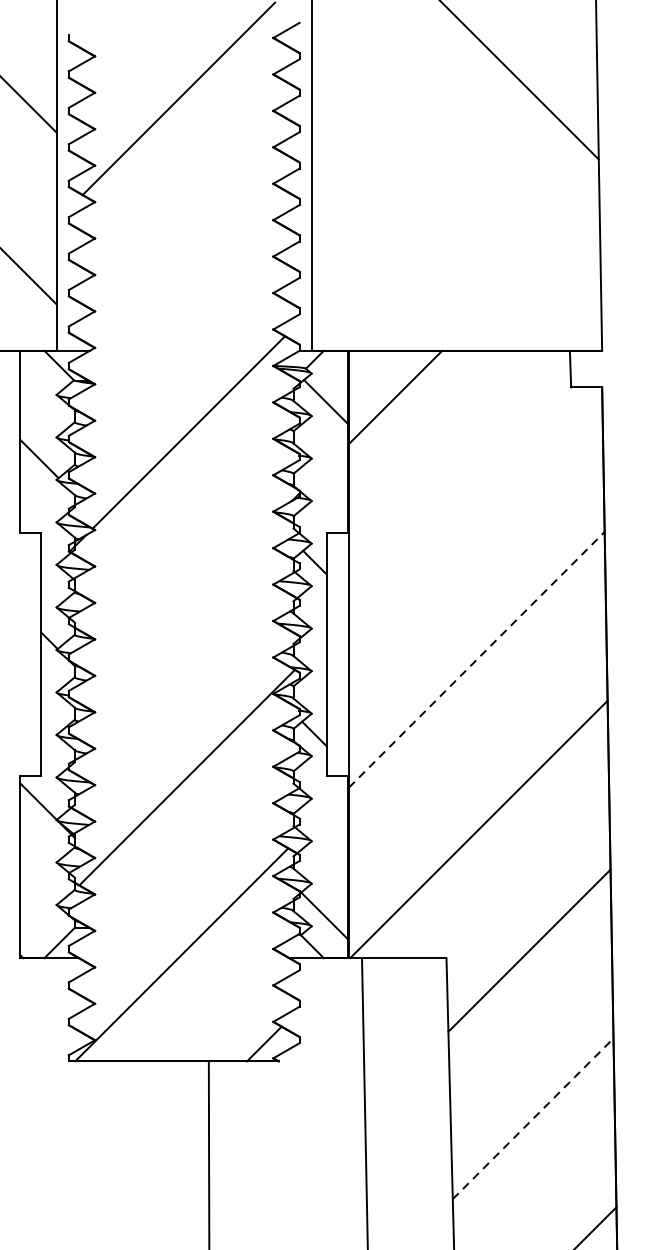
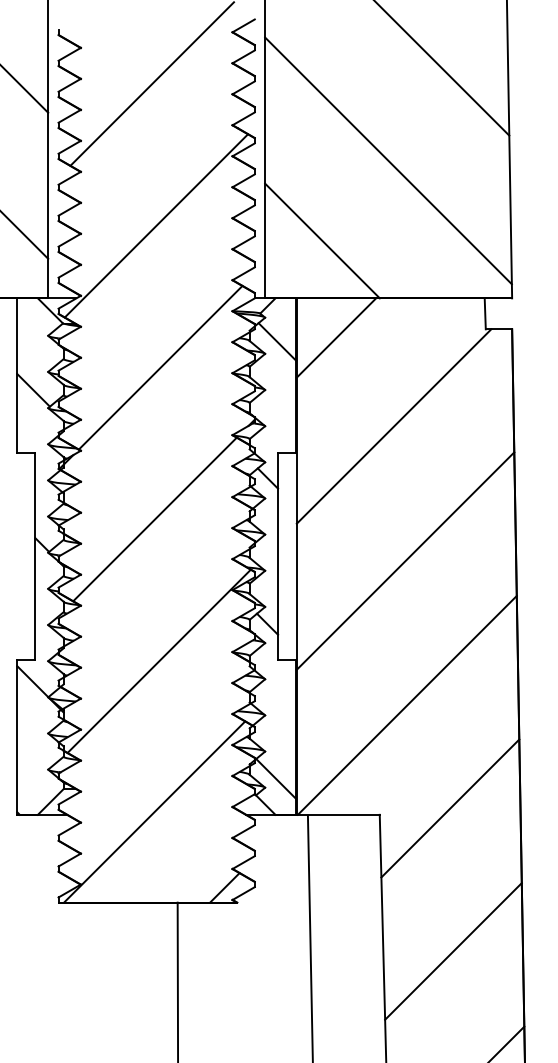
line: (456, 188) -> (388, 160), added
line: (183, 265) -> (156, 225), added
line: (379, 282) -> (322, 240), added
line: (462, 501) -> (393, 426), added
line: (181, 610) -> (154, 519), added
line: (476, 660) -> (405, 561), dashed -> solid
line: (533, 1118) -> (453, 951), dashed -> solid

